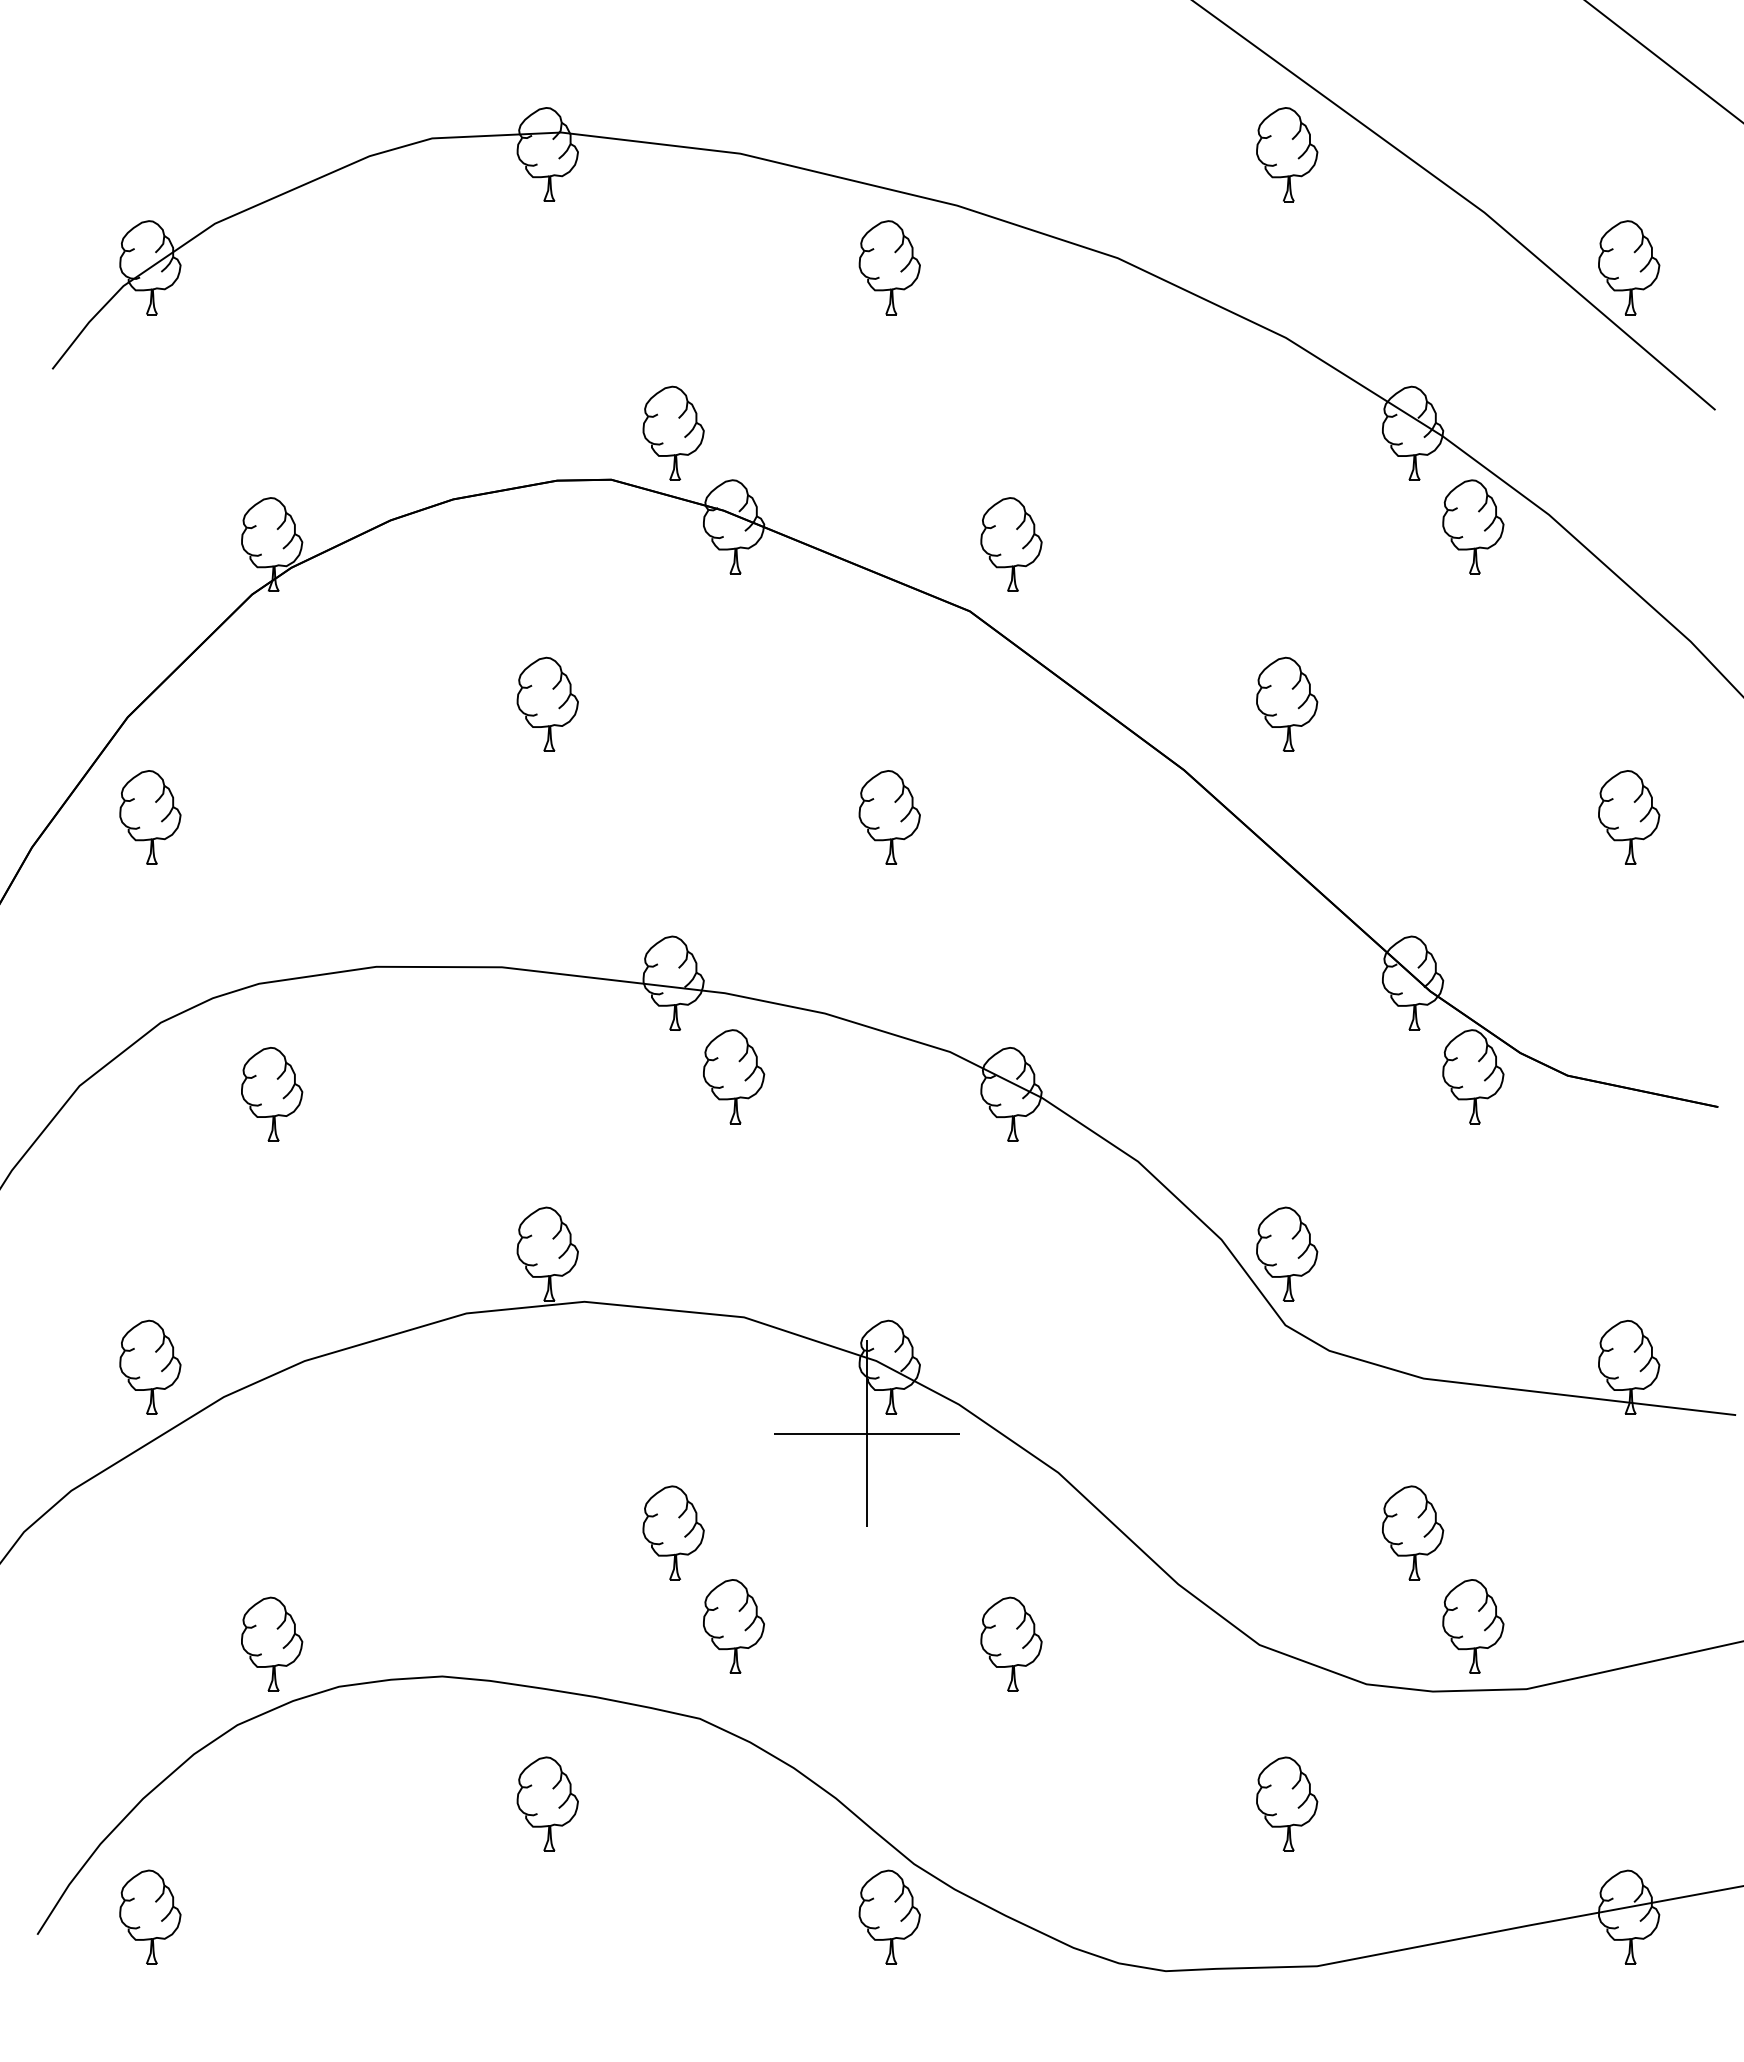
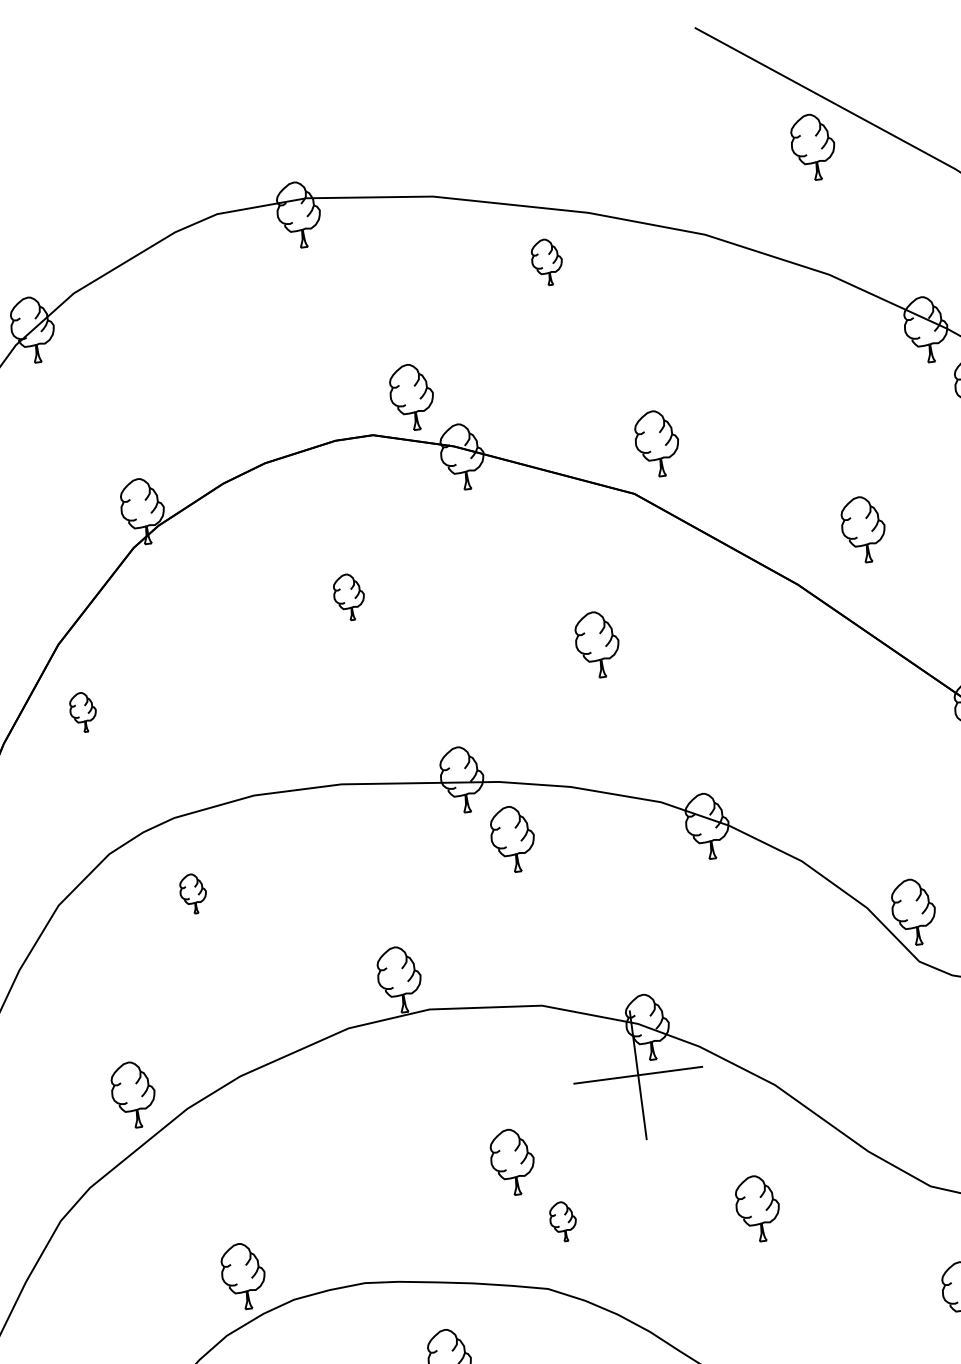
part: (889, 267) -> (547, 262), size x0.7
part: (547, 703) -> (349, 596), size x0.7
part: (150, 817) -> (83, 712), size x0.6
part: (272, 1094) -> (193, 893), size x0.6
part: (733, 1626) -> (563, 1221), size x0.6

